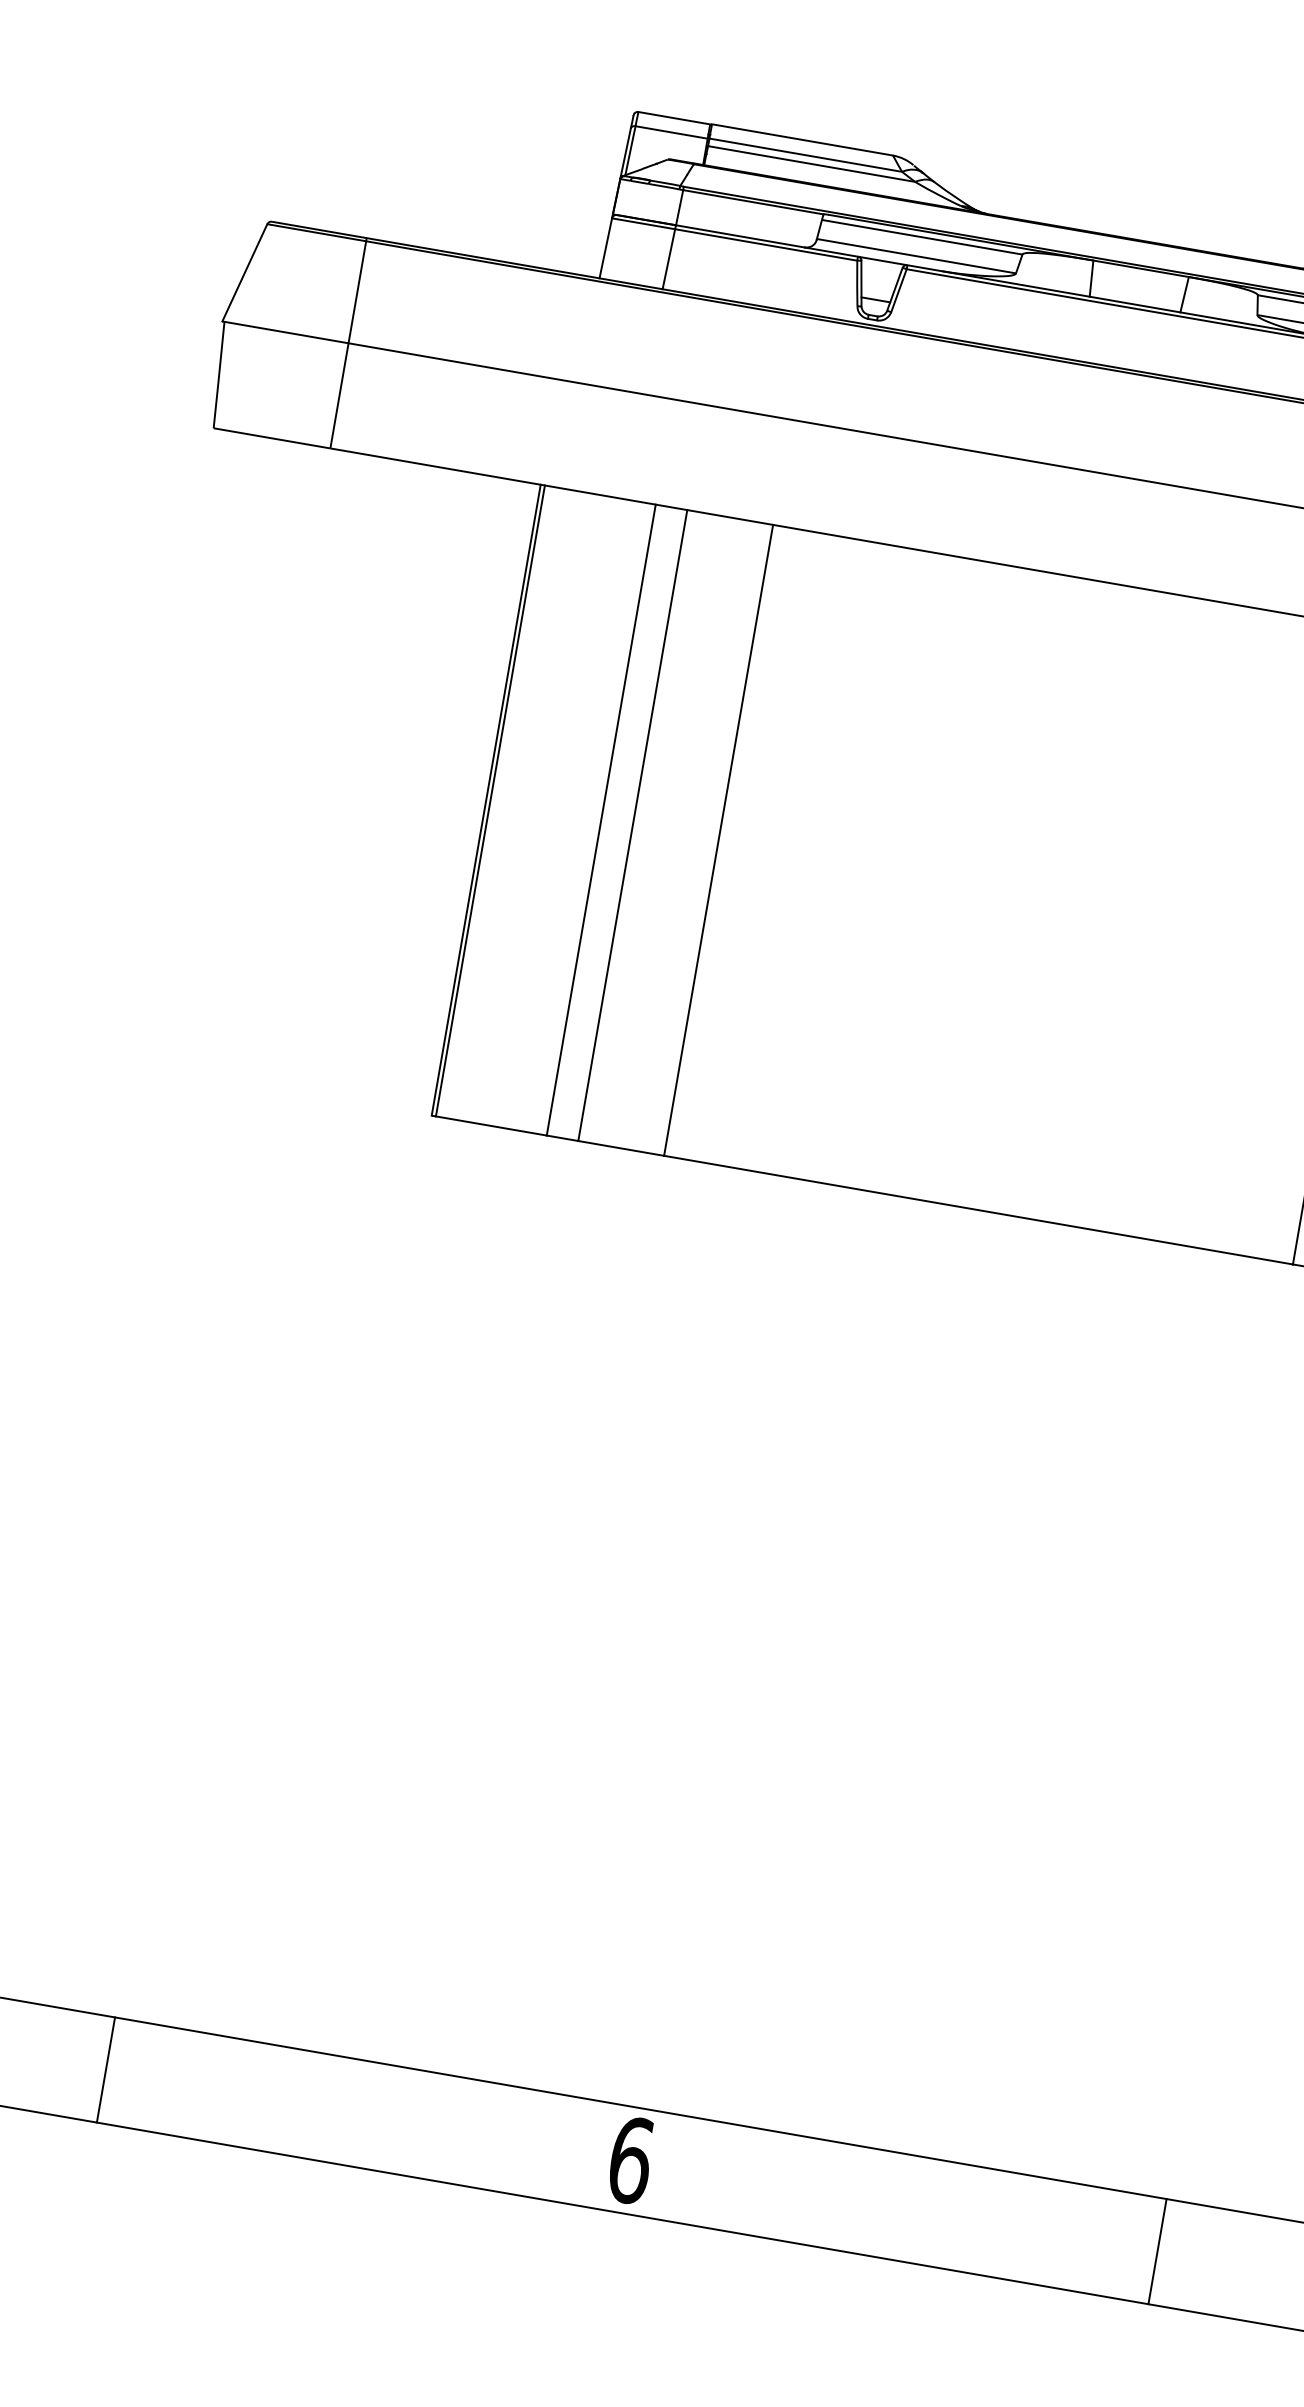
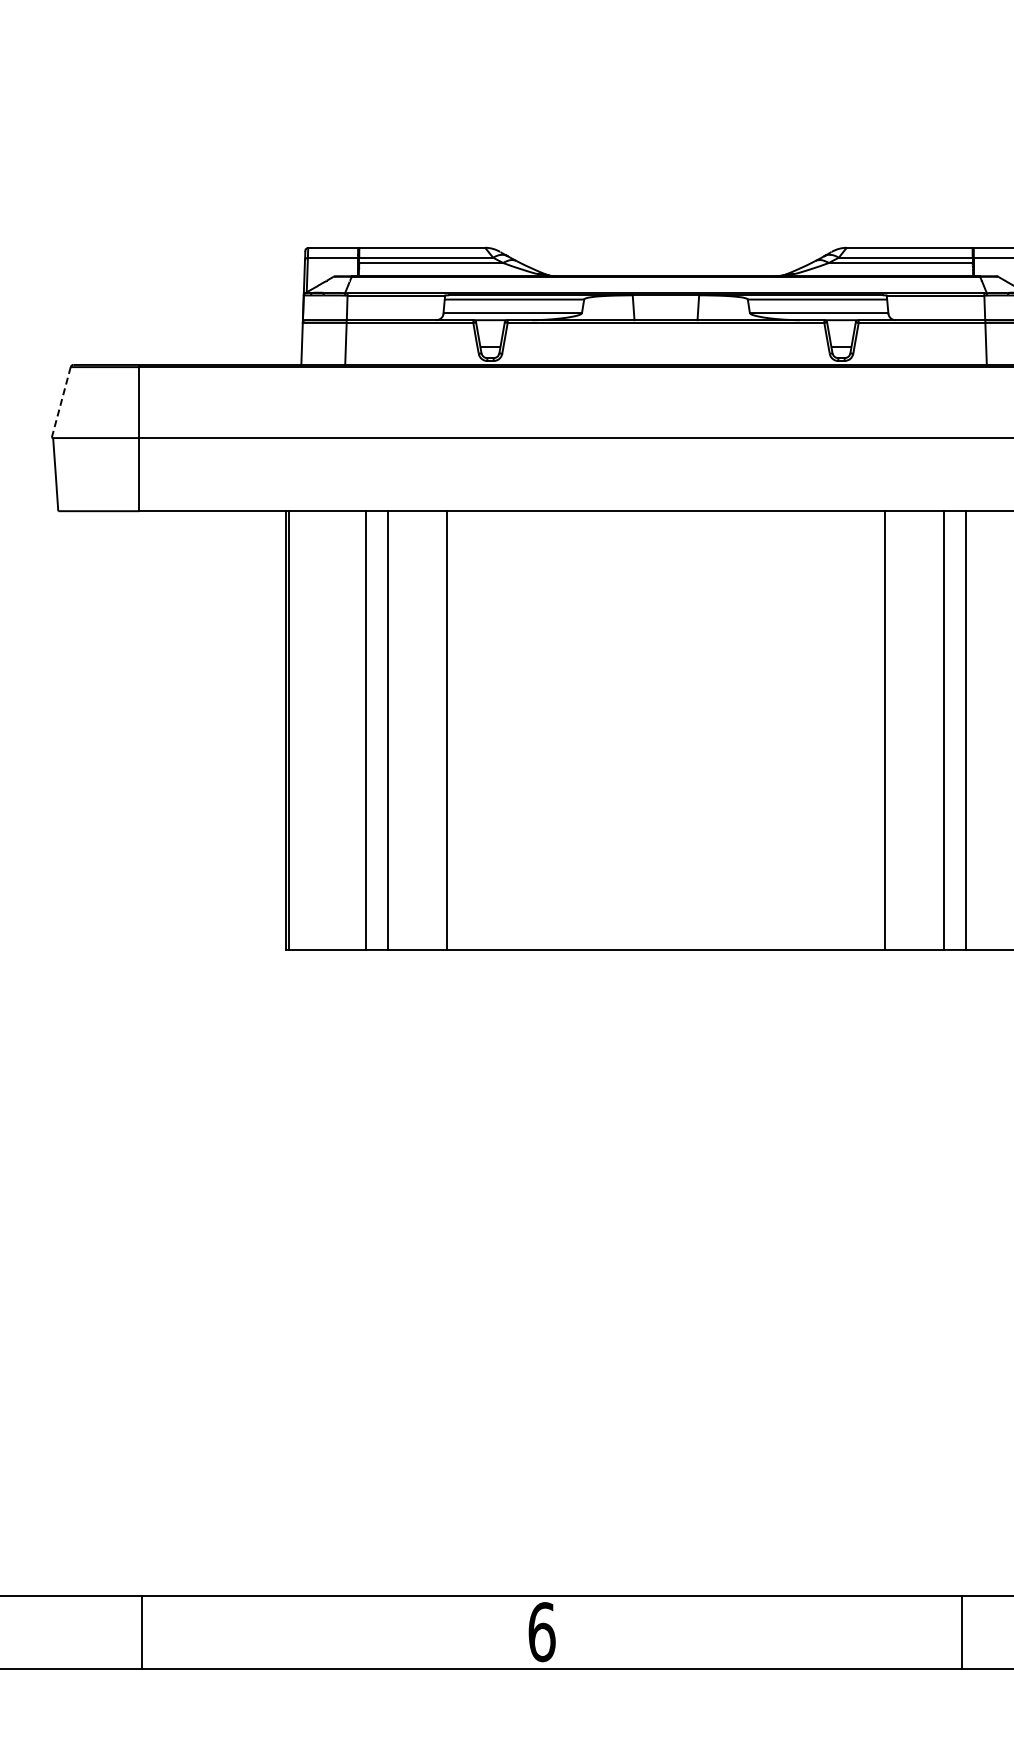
line: (245, 272) -> (61, 402), solid -> dashed
line: (106, 2068) -> (142, 1631), moved
line: (1158, 2250) -> (962, 1631), moved

